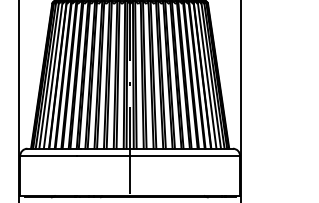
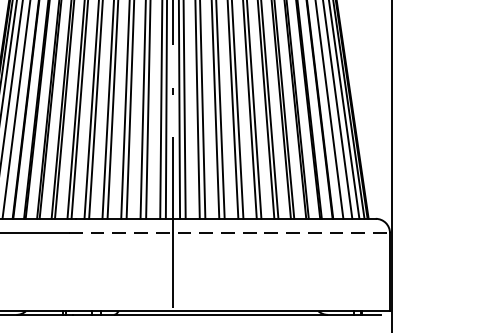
line: (159, 155) -> (230, 232), solid -> dashed

